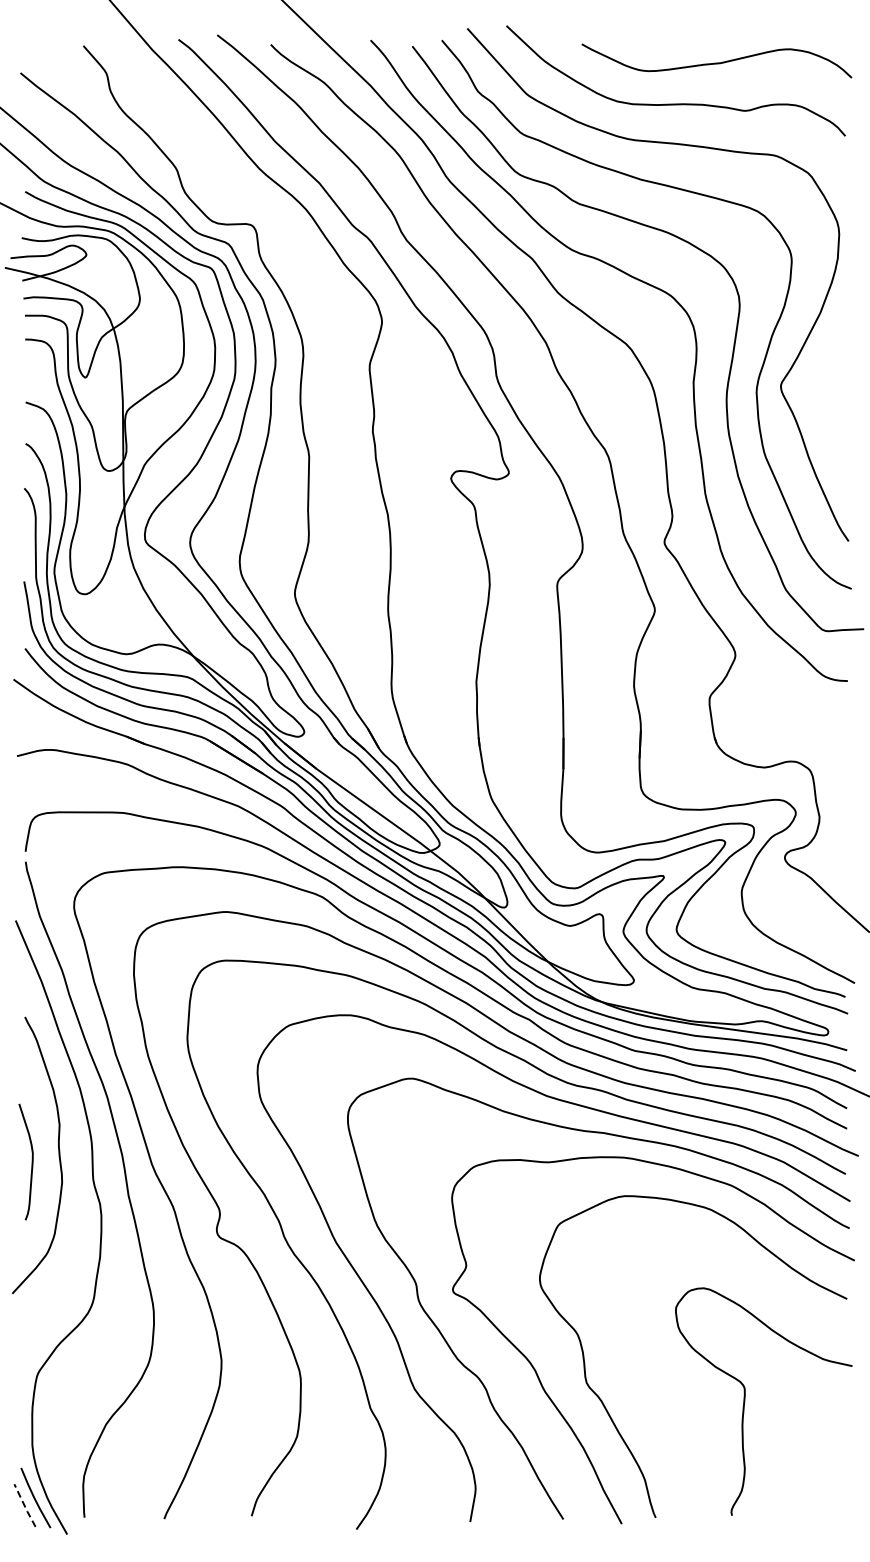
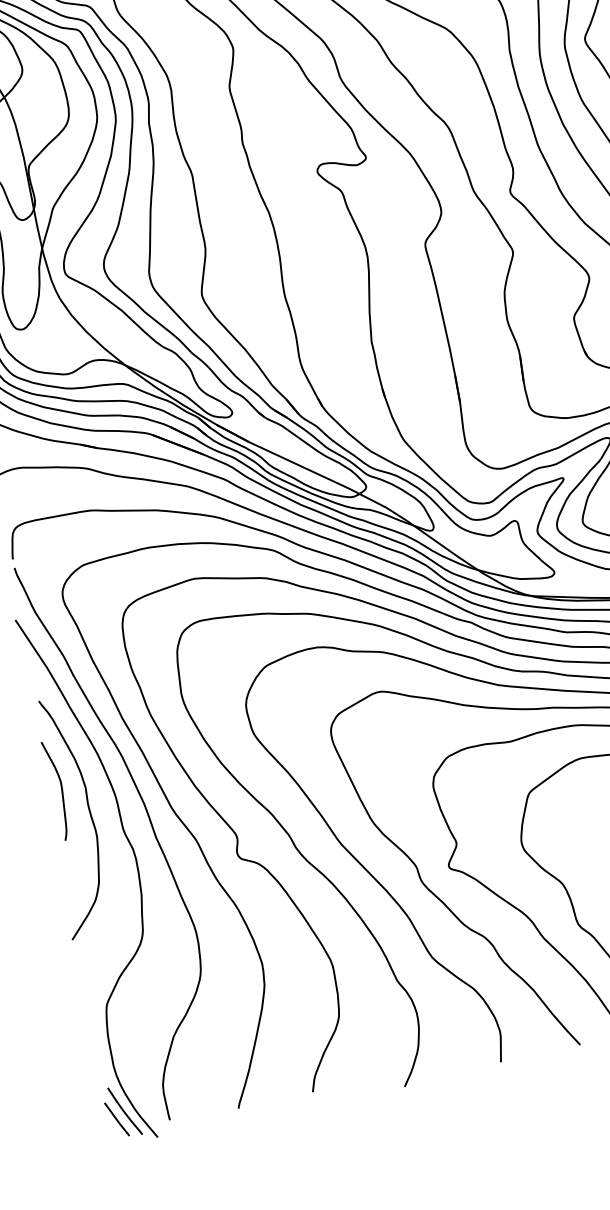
curve: (31, 1161) -> (61, 789), moved
line: (24, 1506) -> (116, 1120), dashed -> solid

